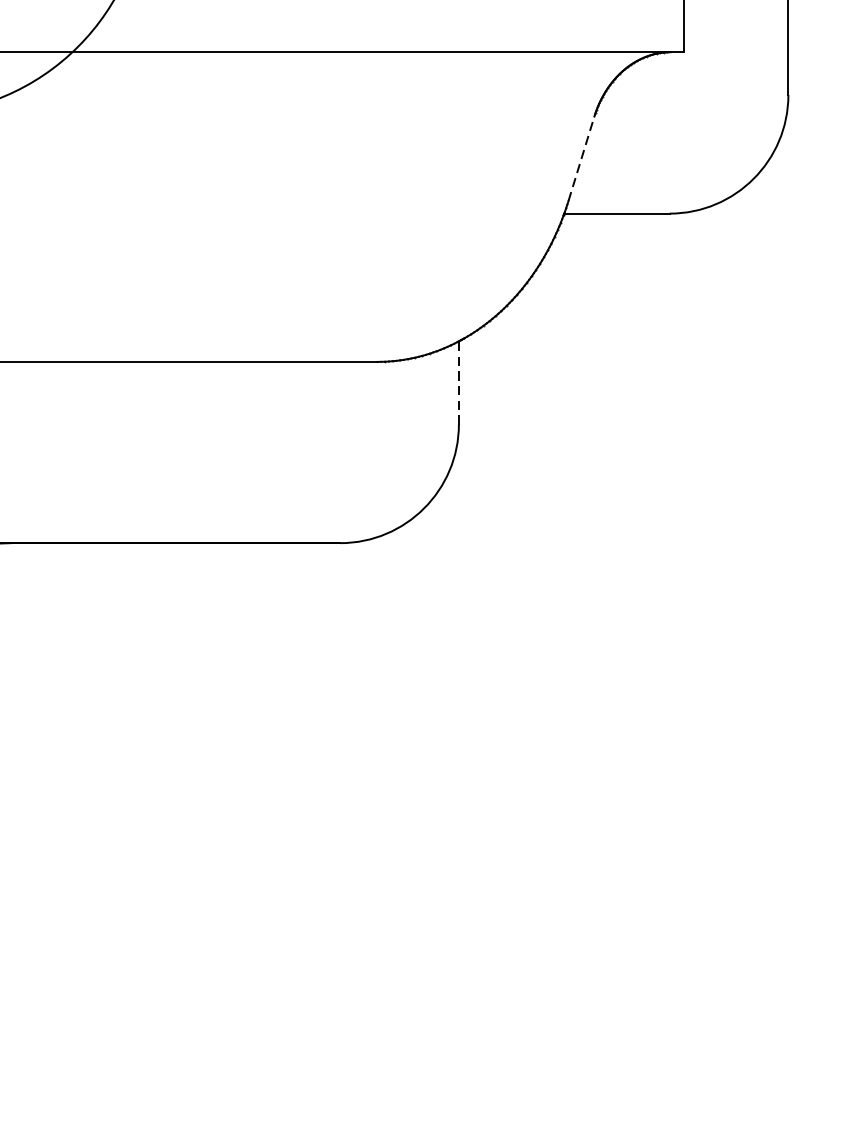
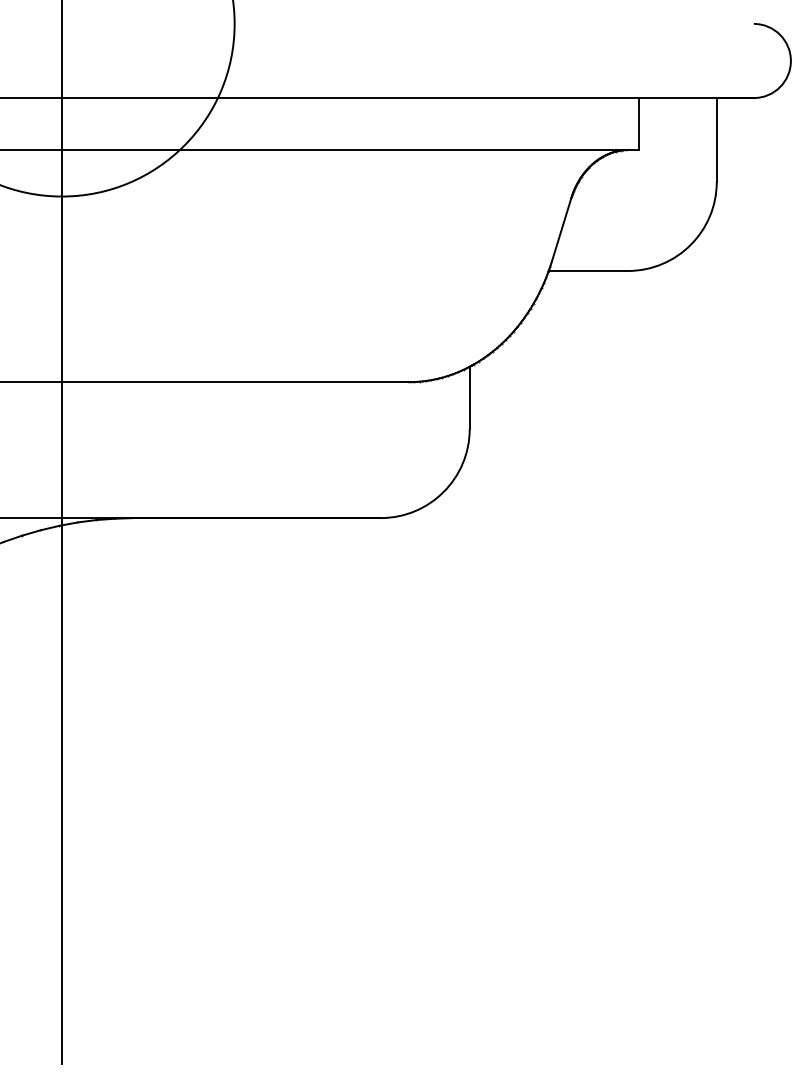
line: (581, 158) -> (561, 229), dashed -> solid
line: (458, 382) -> (469, 397), dashed -> solid

